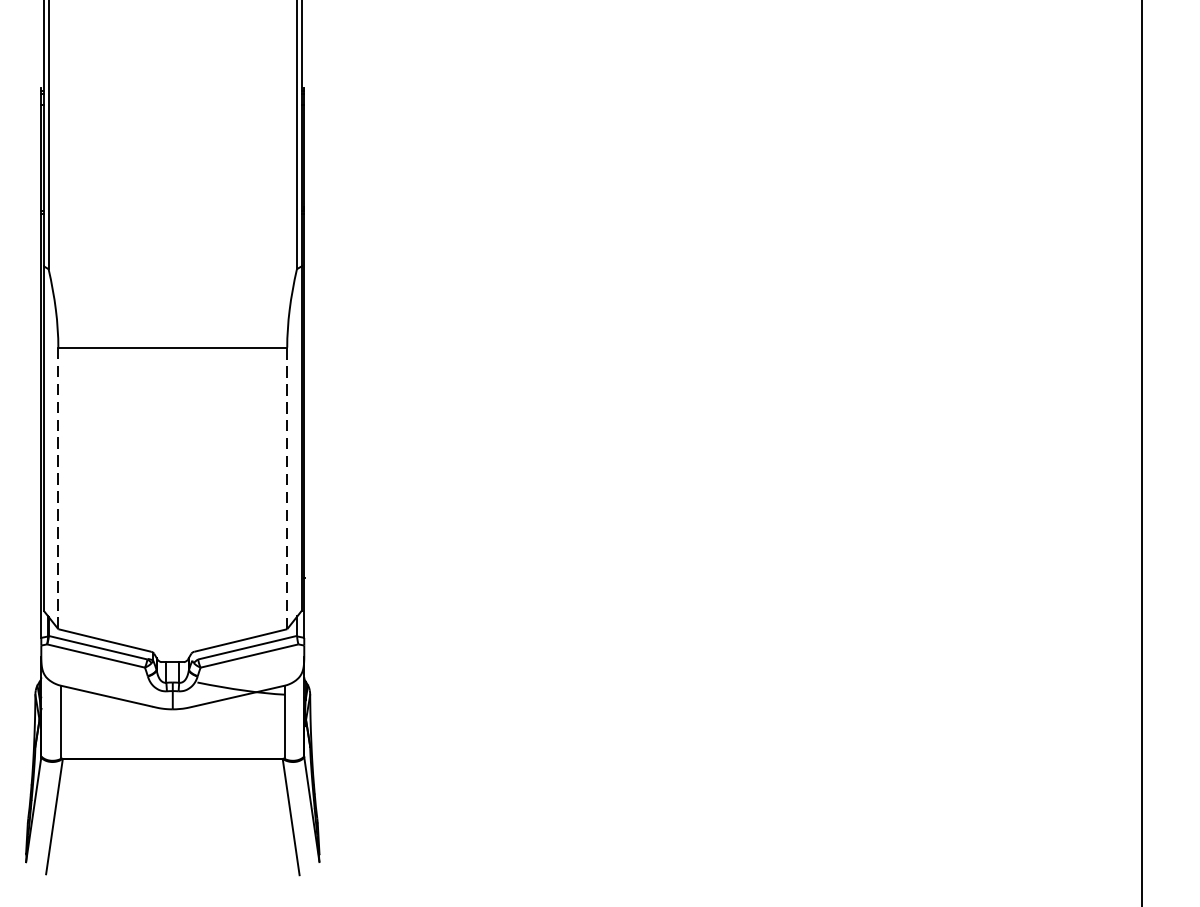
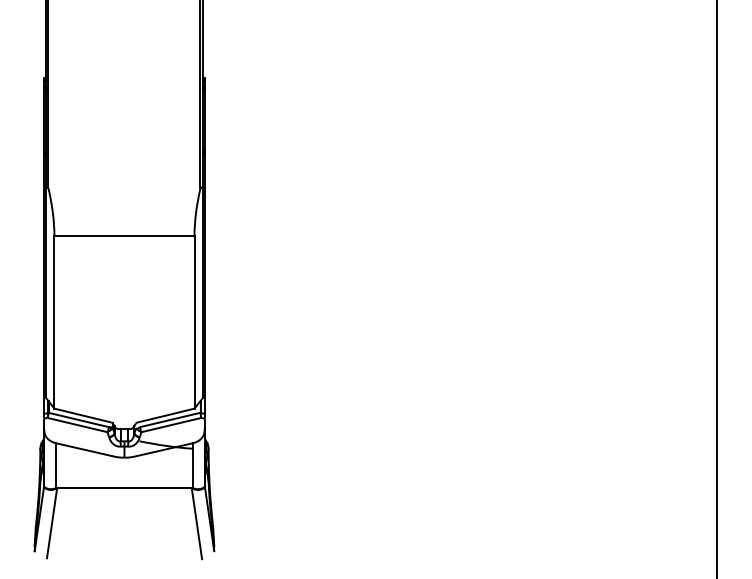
line: (287, 486) -> (194, 321), dashed -> solid
line: (58, 488) -> (54, 322), dashed -> solid

